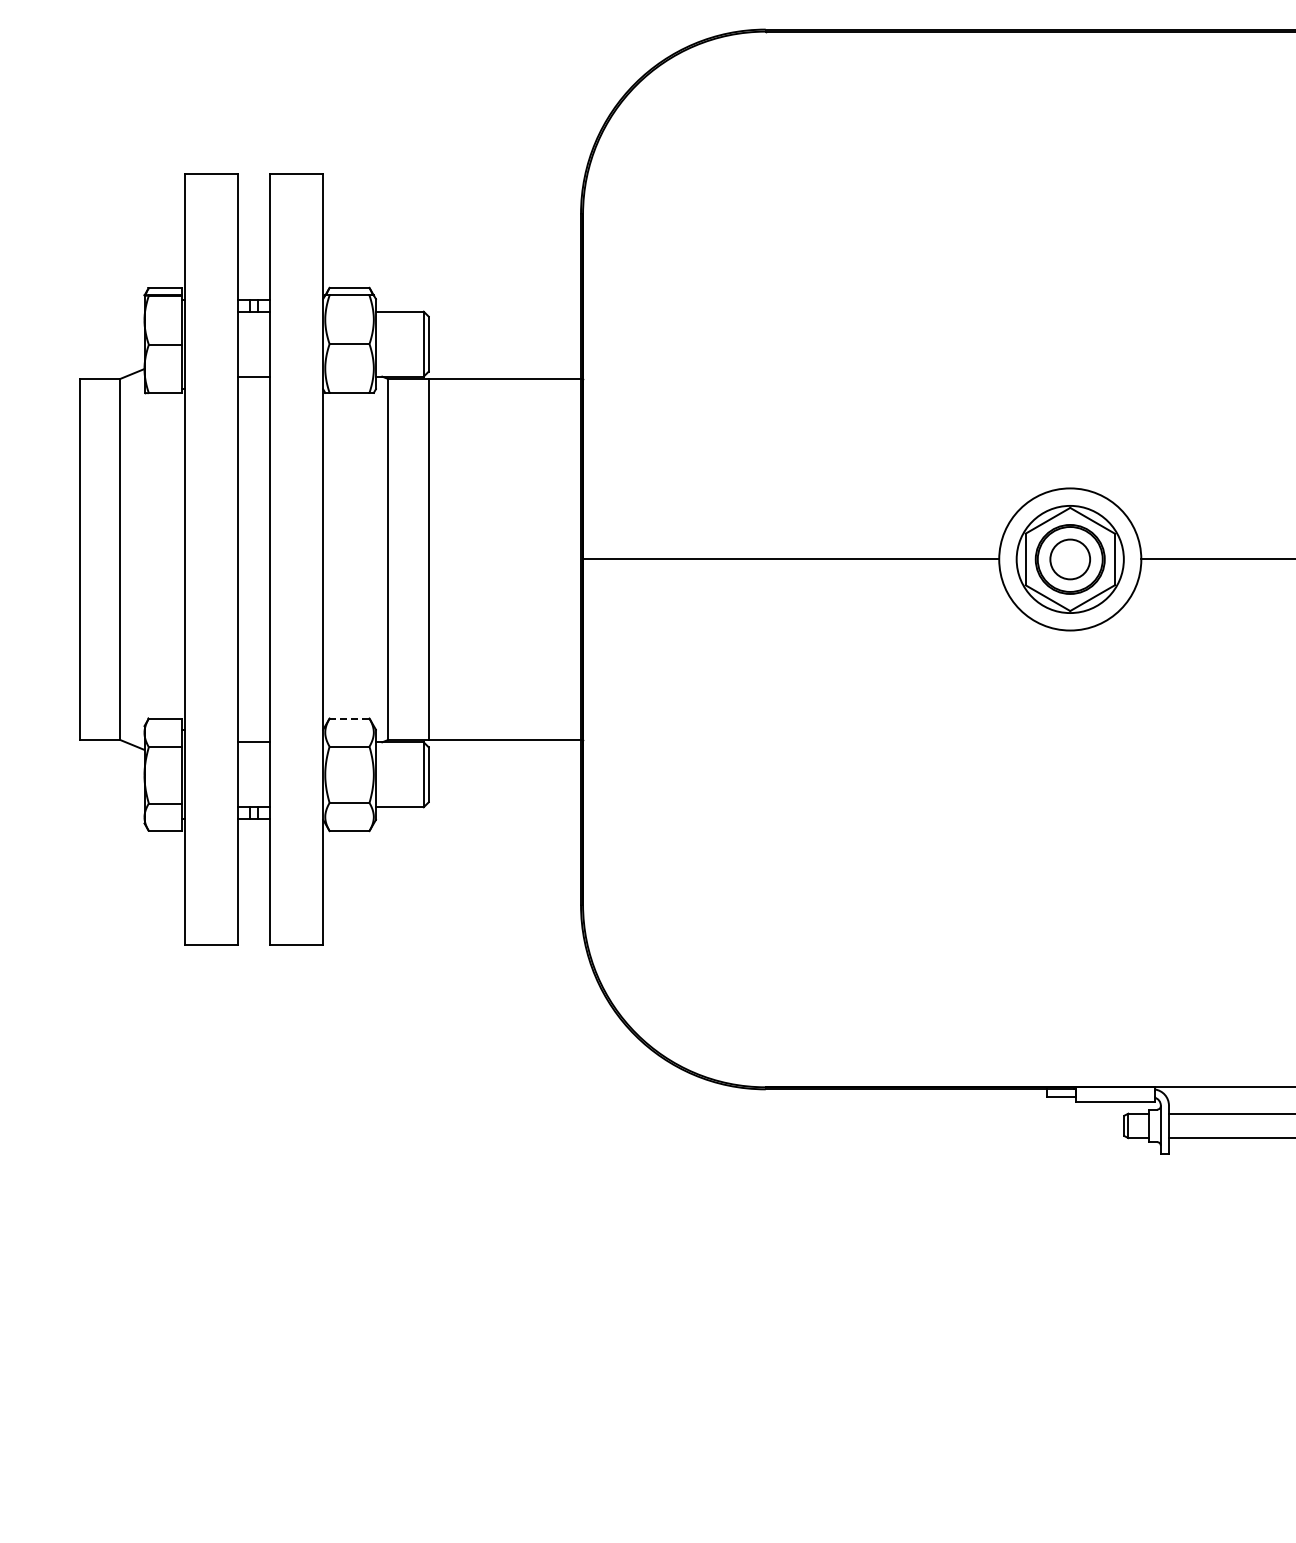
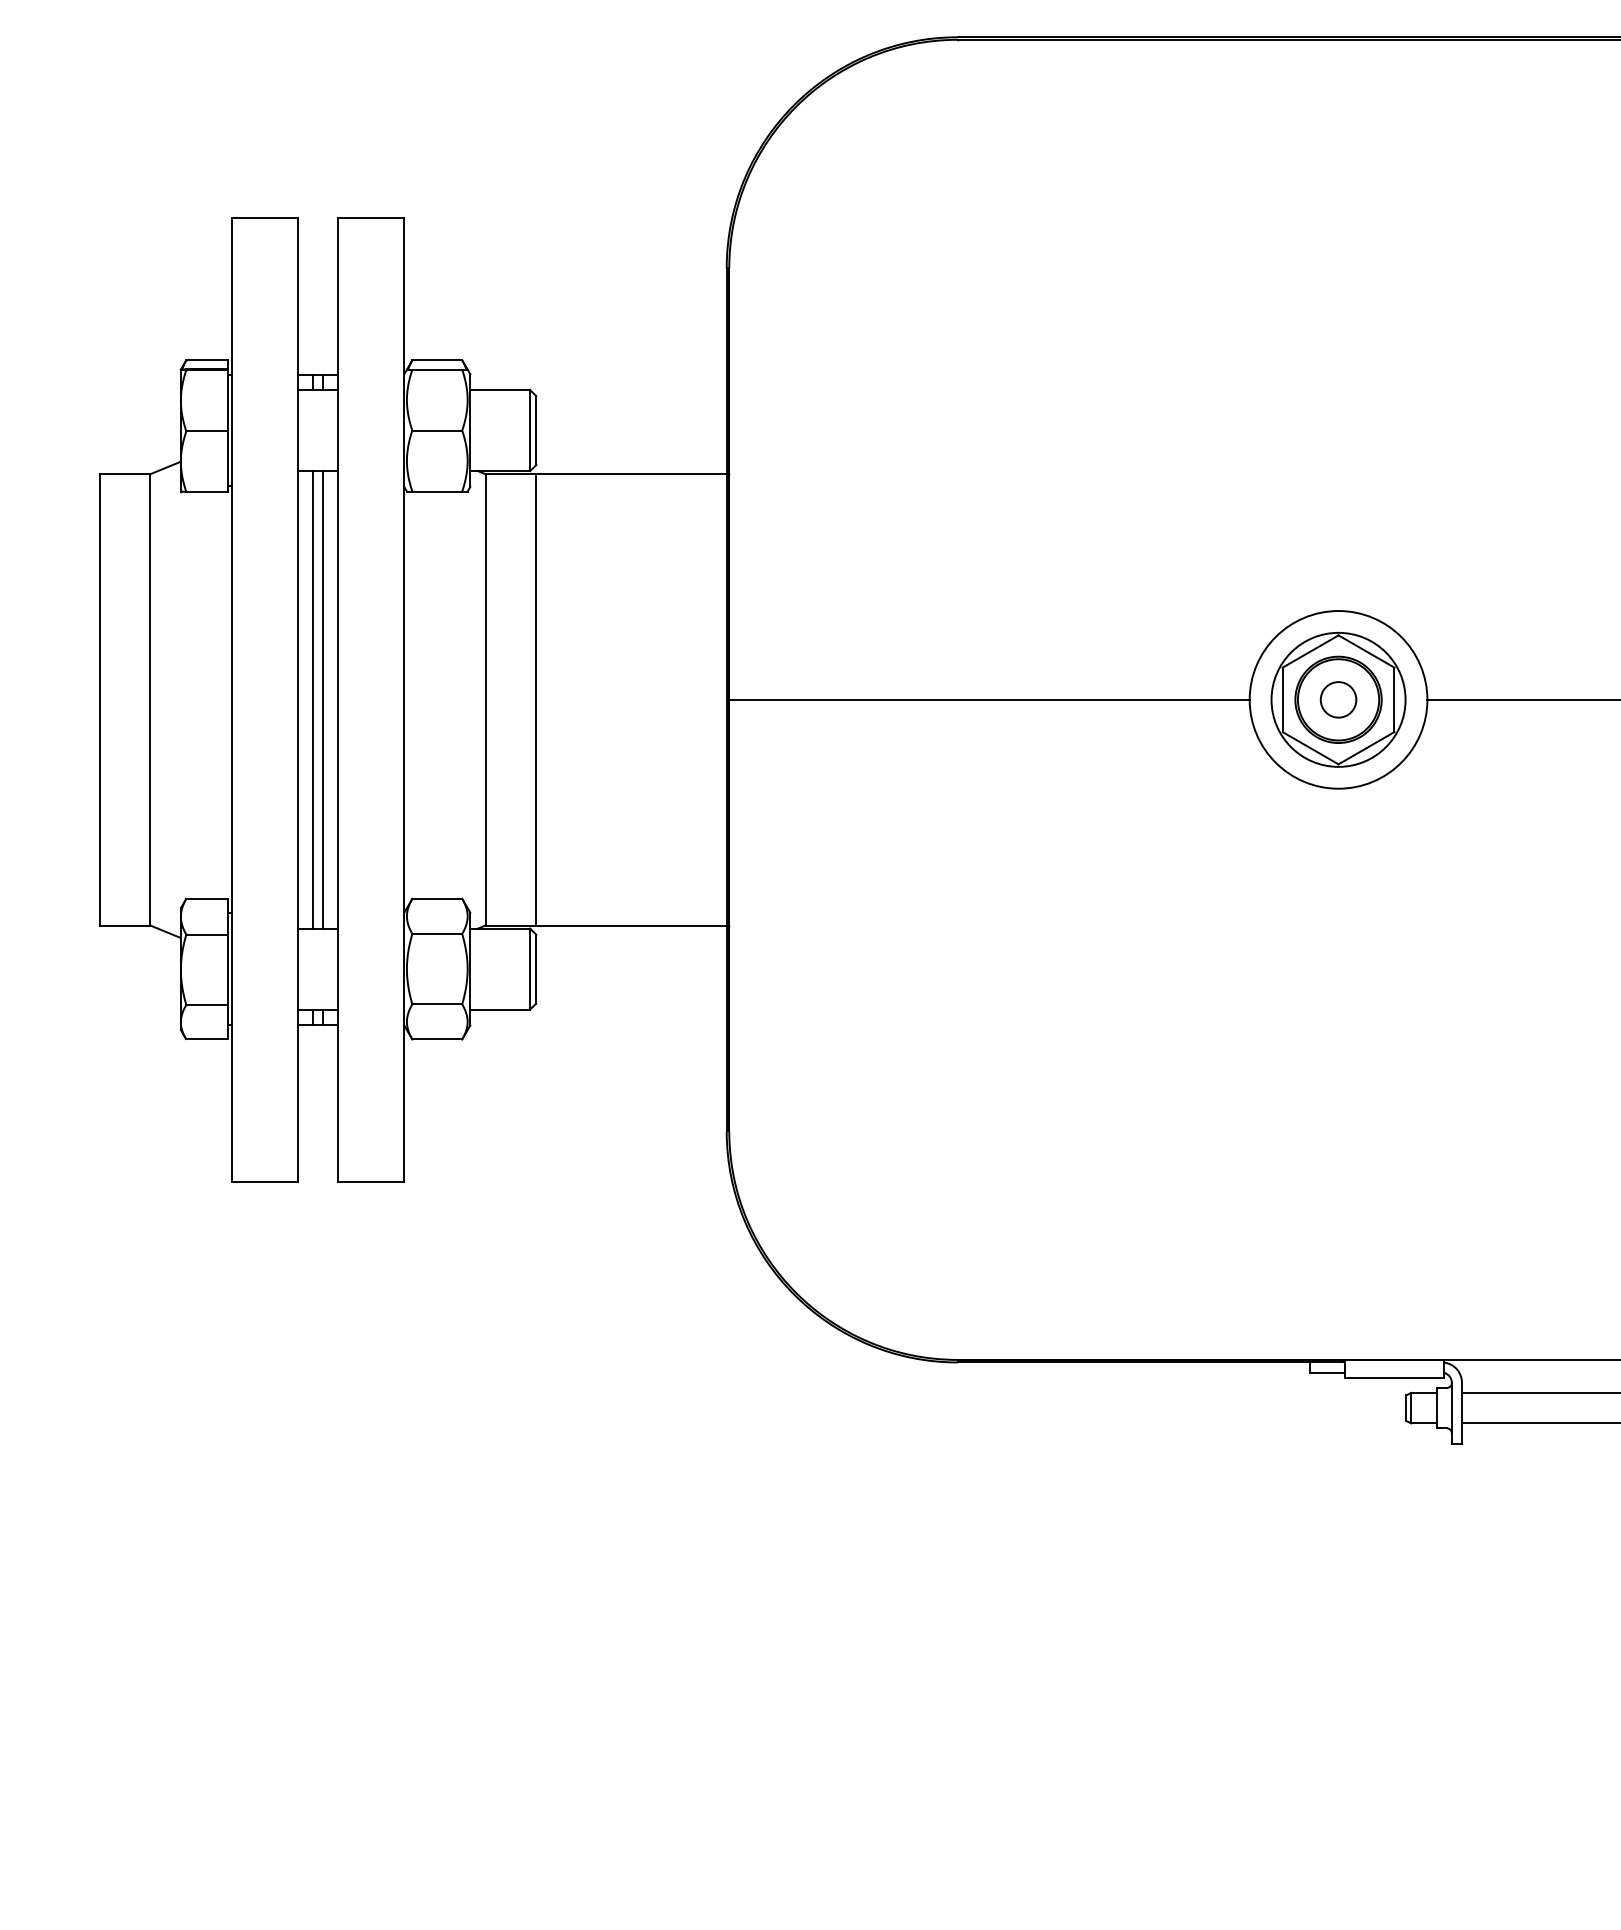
line: (250, 559) -> (313, 699), added
line: (258, 559) -> (323, 699), added
circle: (1070, 559) -> (1338, 699), size x0.71
line: (349, 718) -> (437, 898), dashed -> solid

